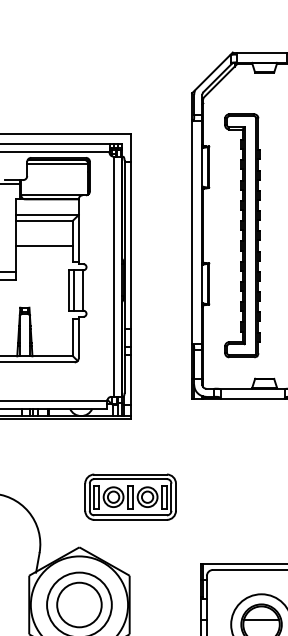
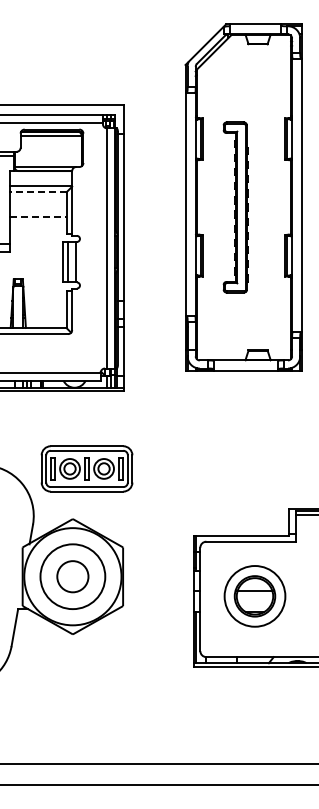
line: (44, 220) -> (37, 192), solid -> dashed
part: (242, 235) -> (235, 207), size x0.7
line: (45, 245) -> (38, 217), solid -> dashed
part: (130, 496) -> (86, 468), moved
circle: (79, 604) -> (72, 576), size x0.7

